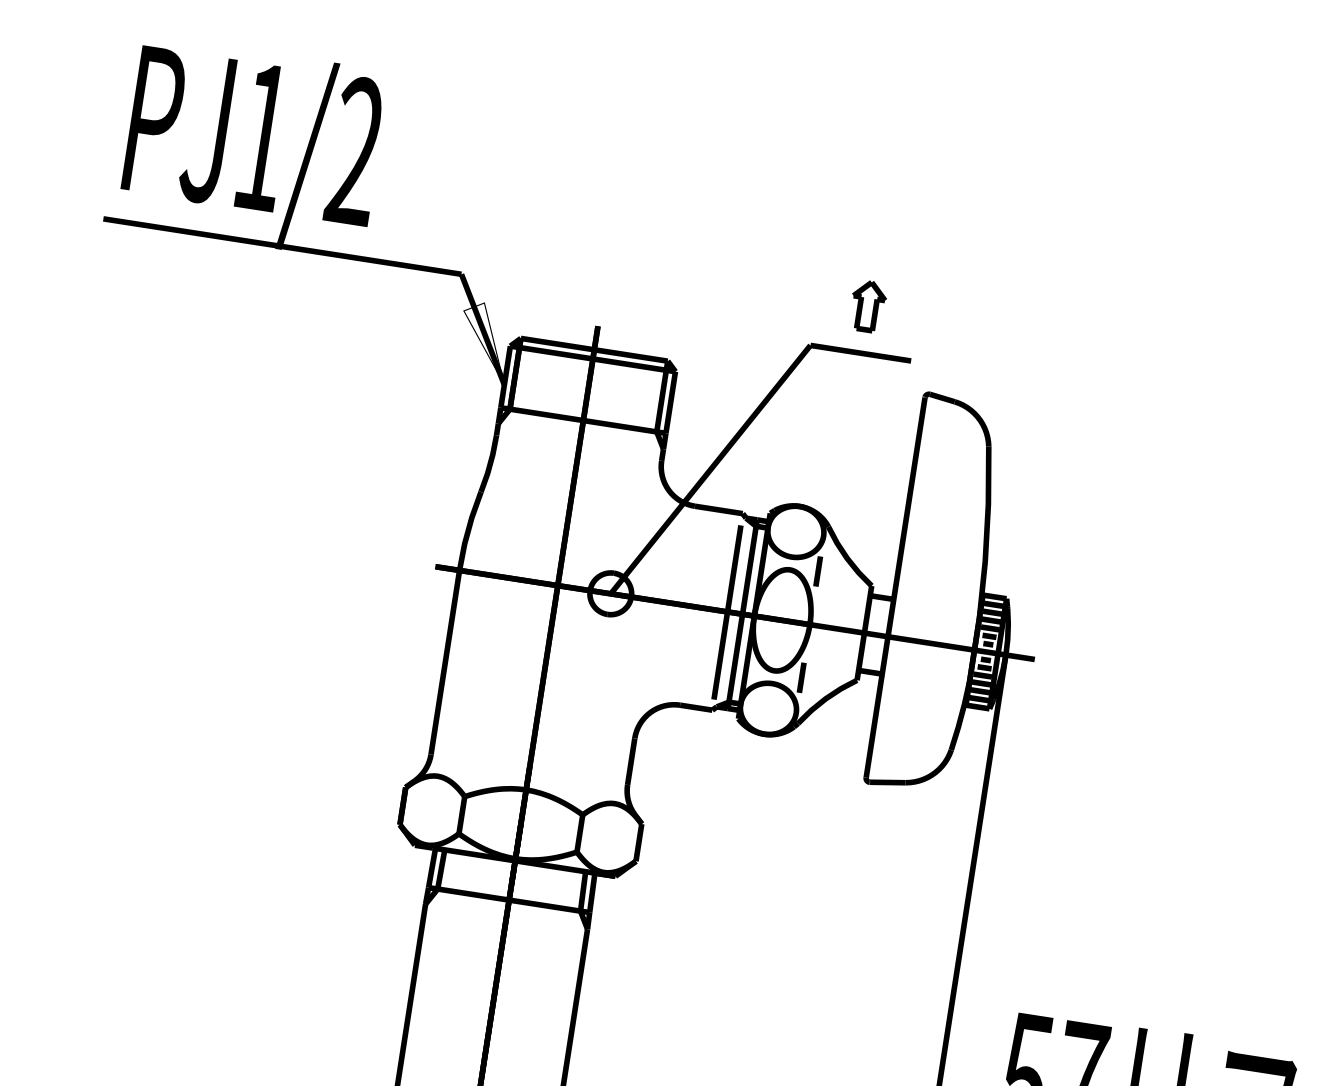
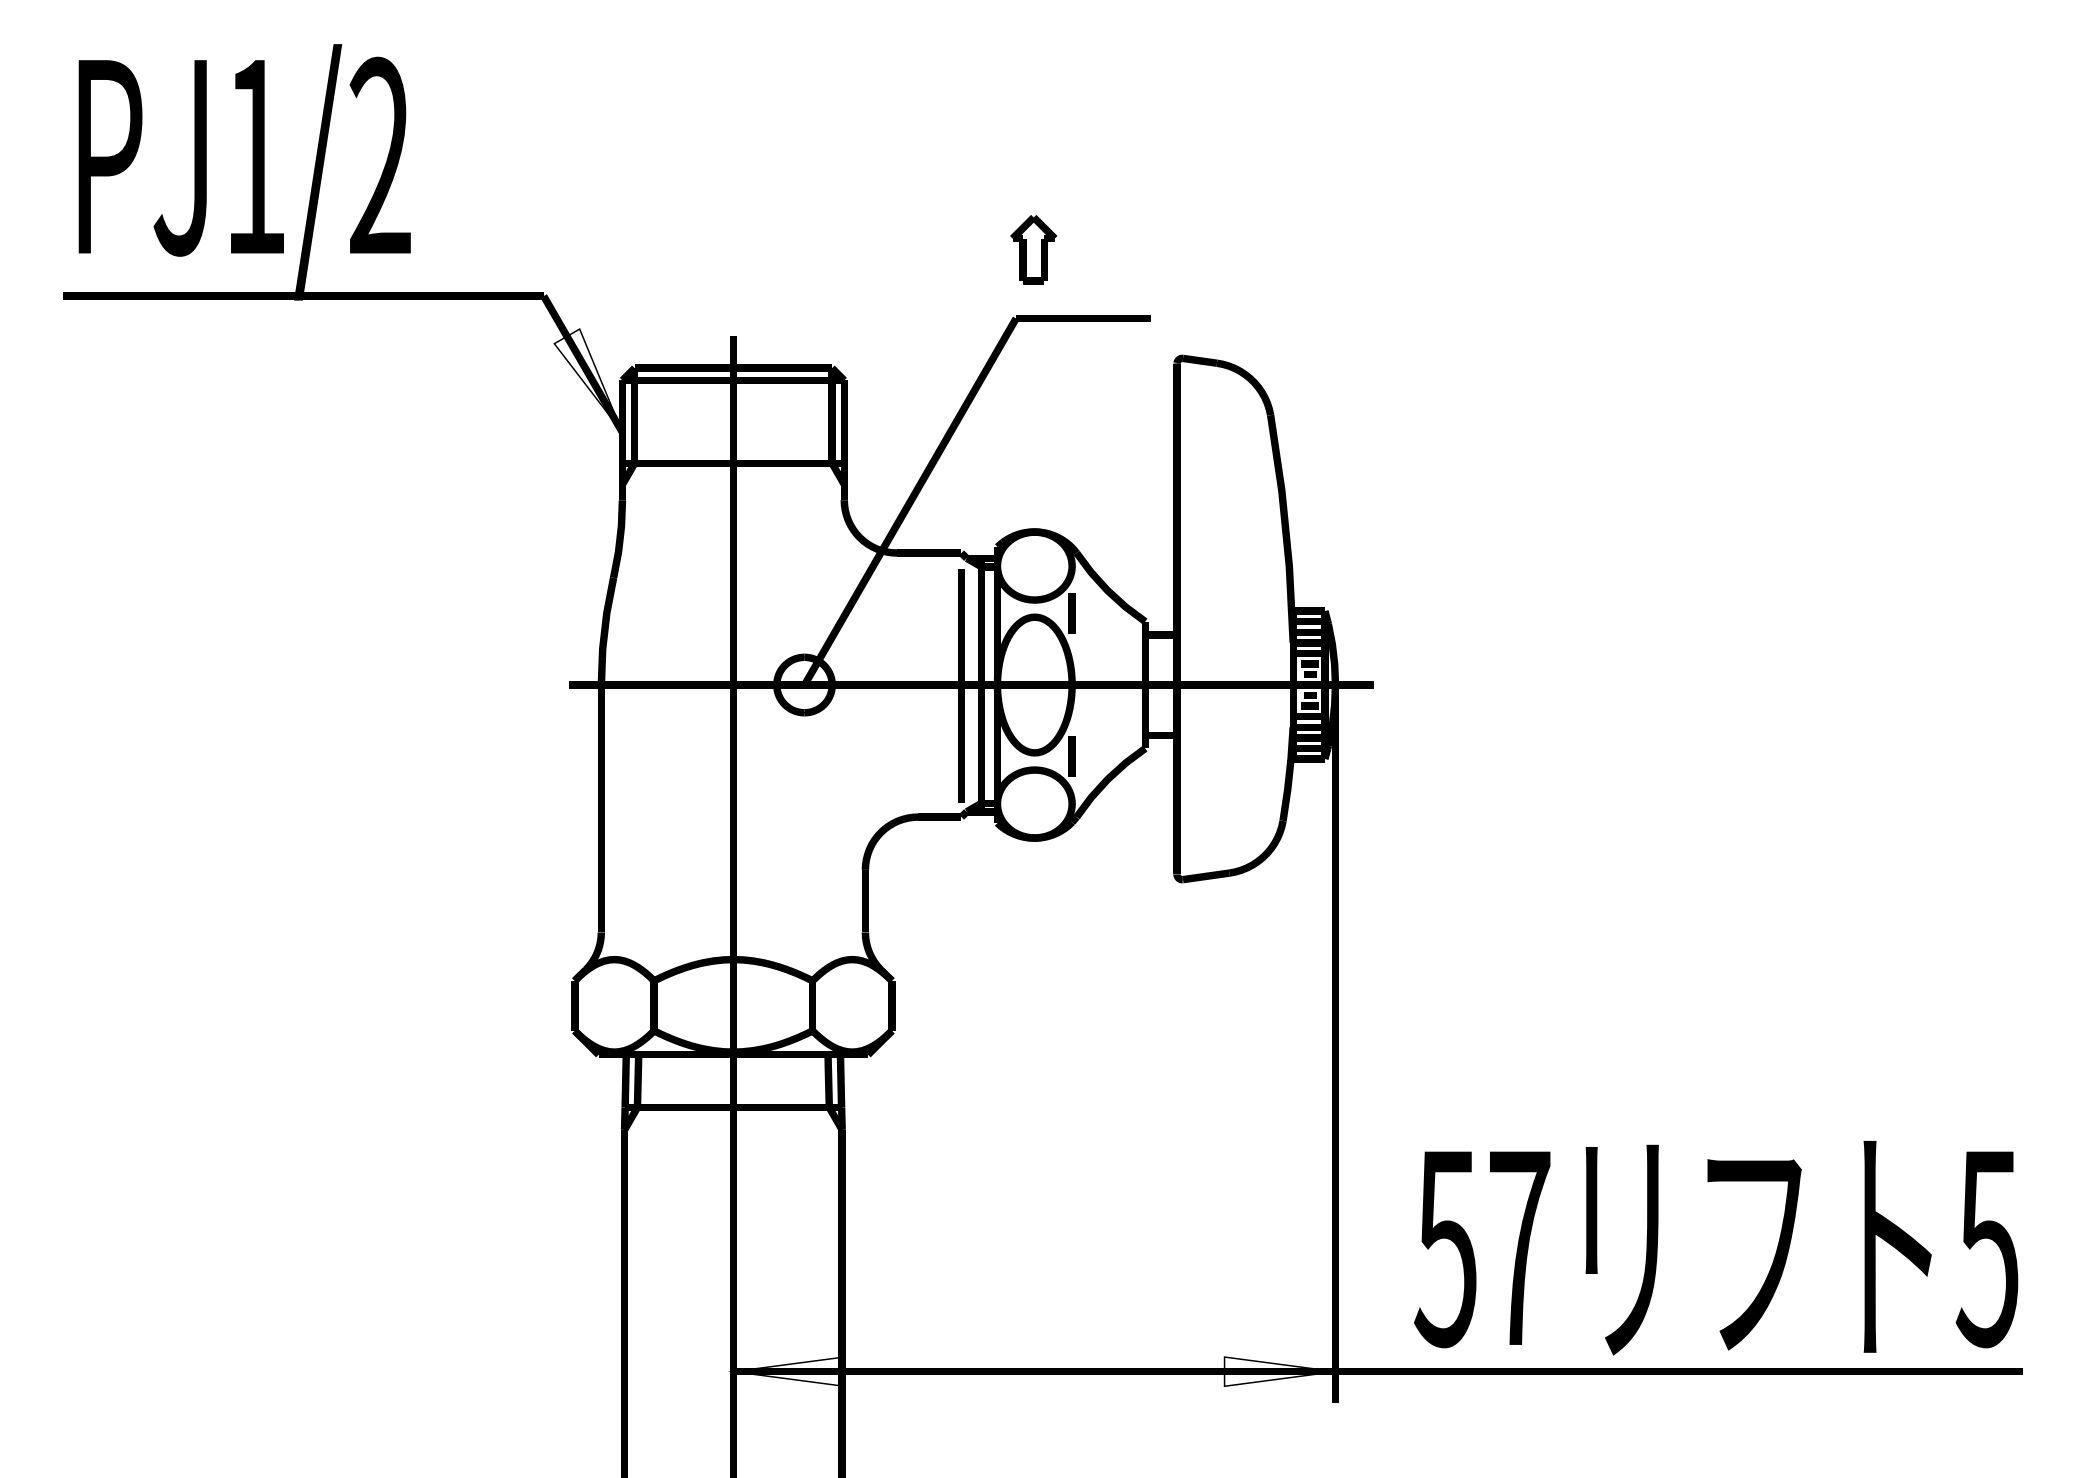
part: (867, 306) -> (1033, 249), moved

